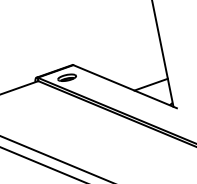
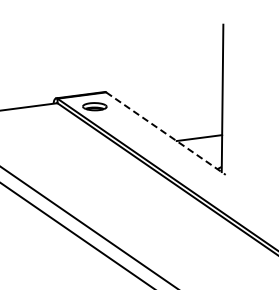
line: (124, 86) -> (165, 133), solid -> dashed

